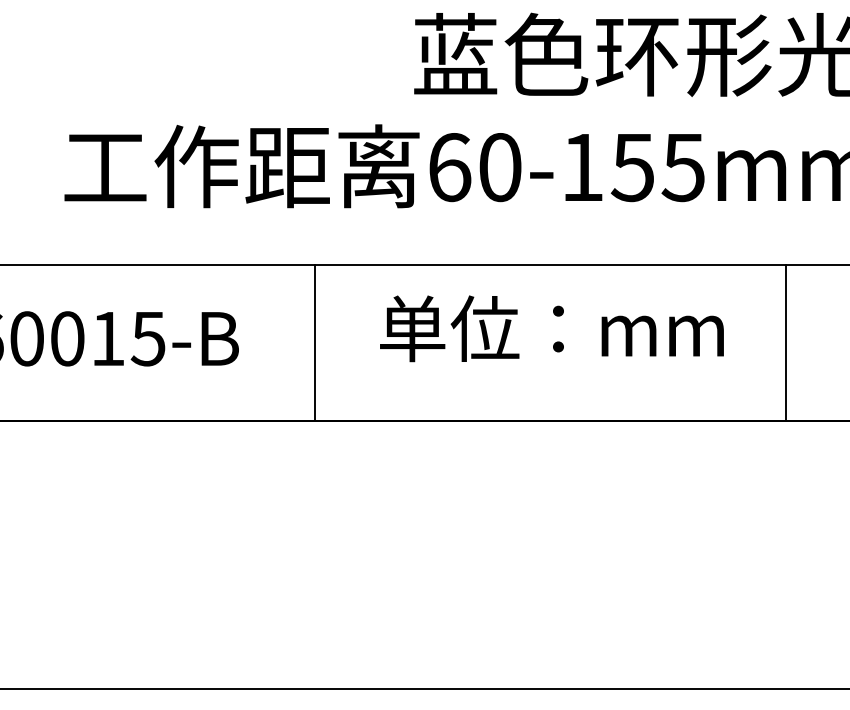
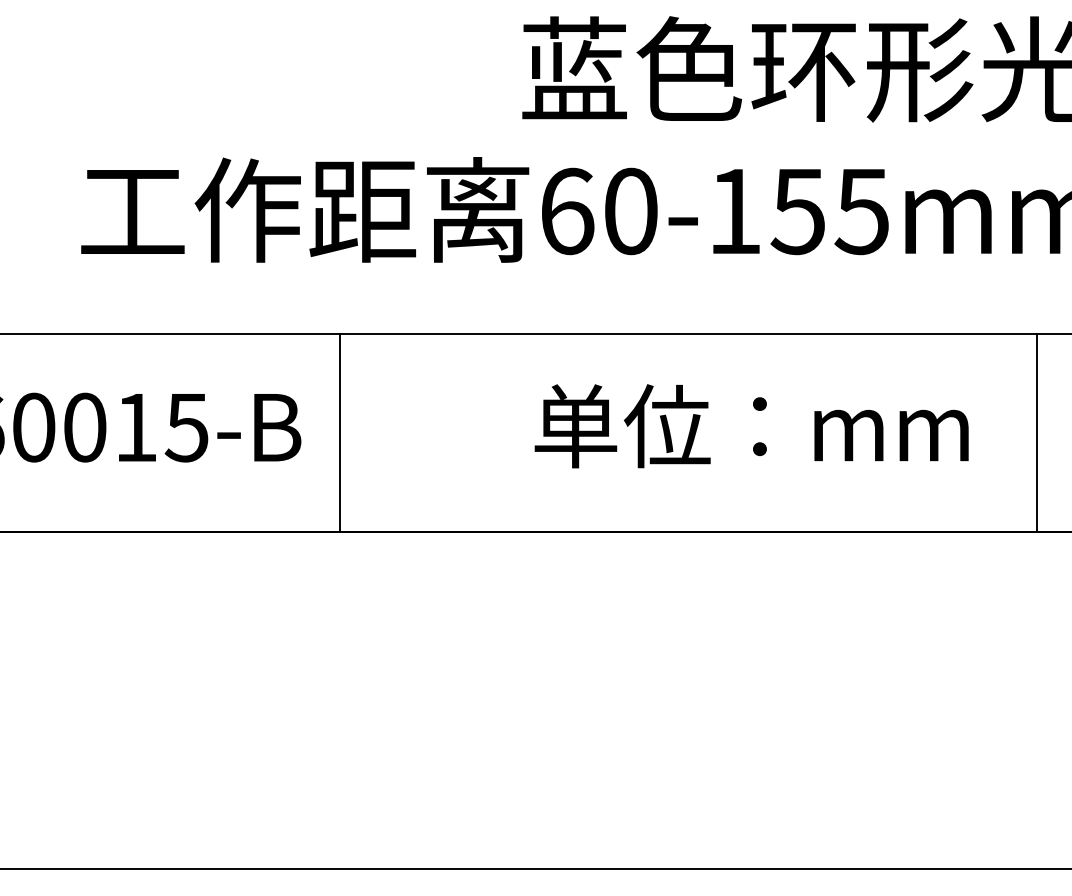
text: (551, 328) -> (751, 425), moved
line: (314, 343) -> (339, 433), moved
line: (786, 343) -> (1037, 433), moved

